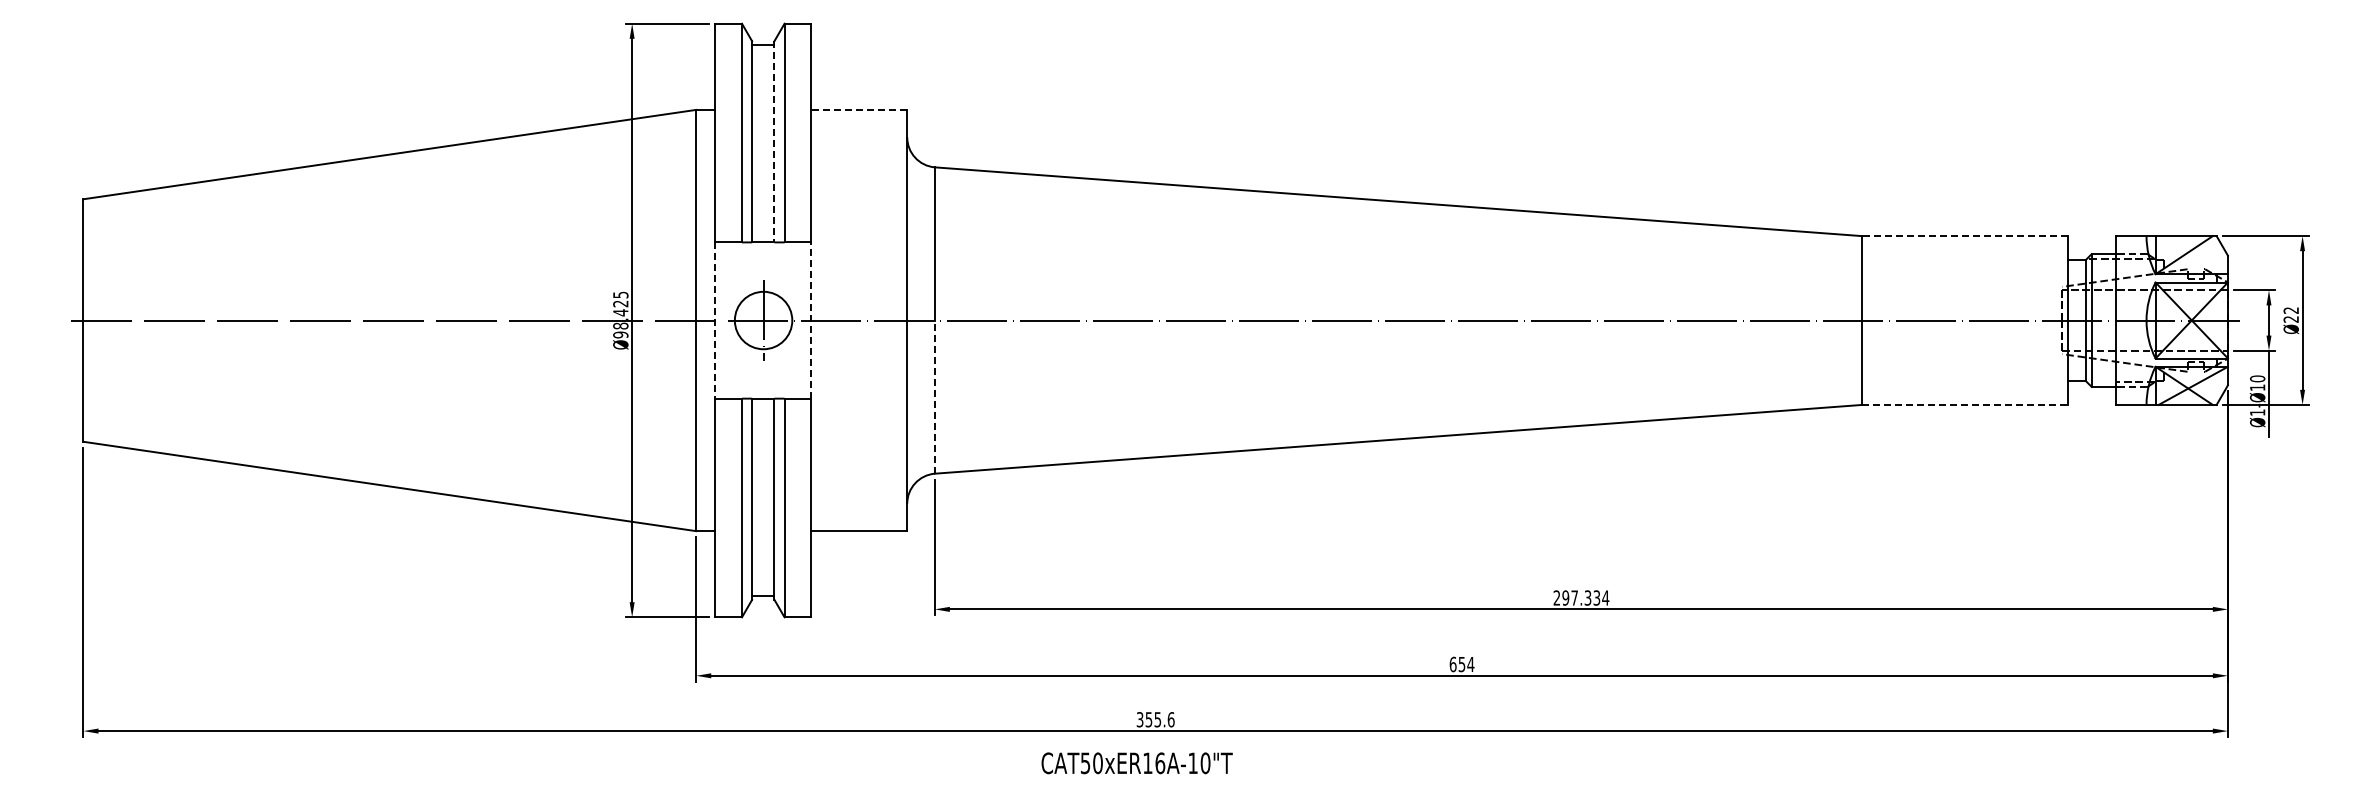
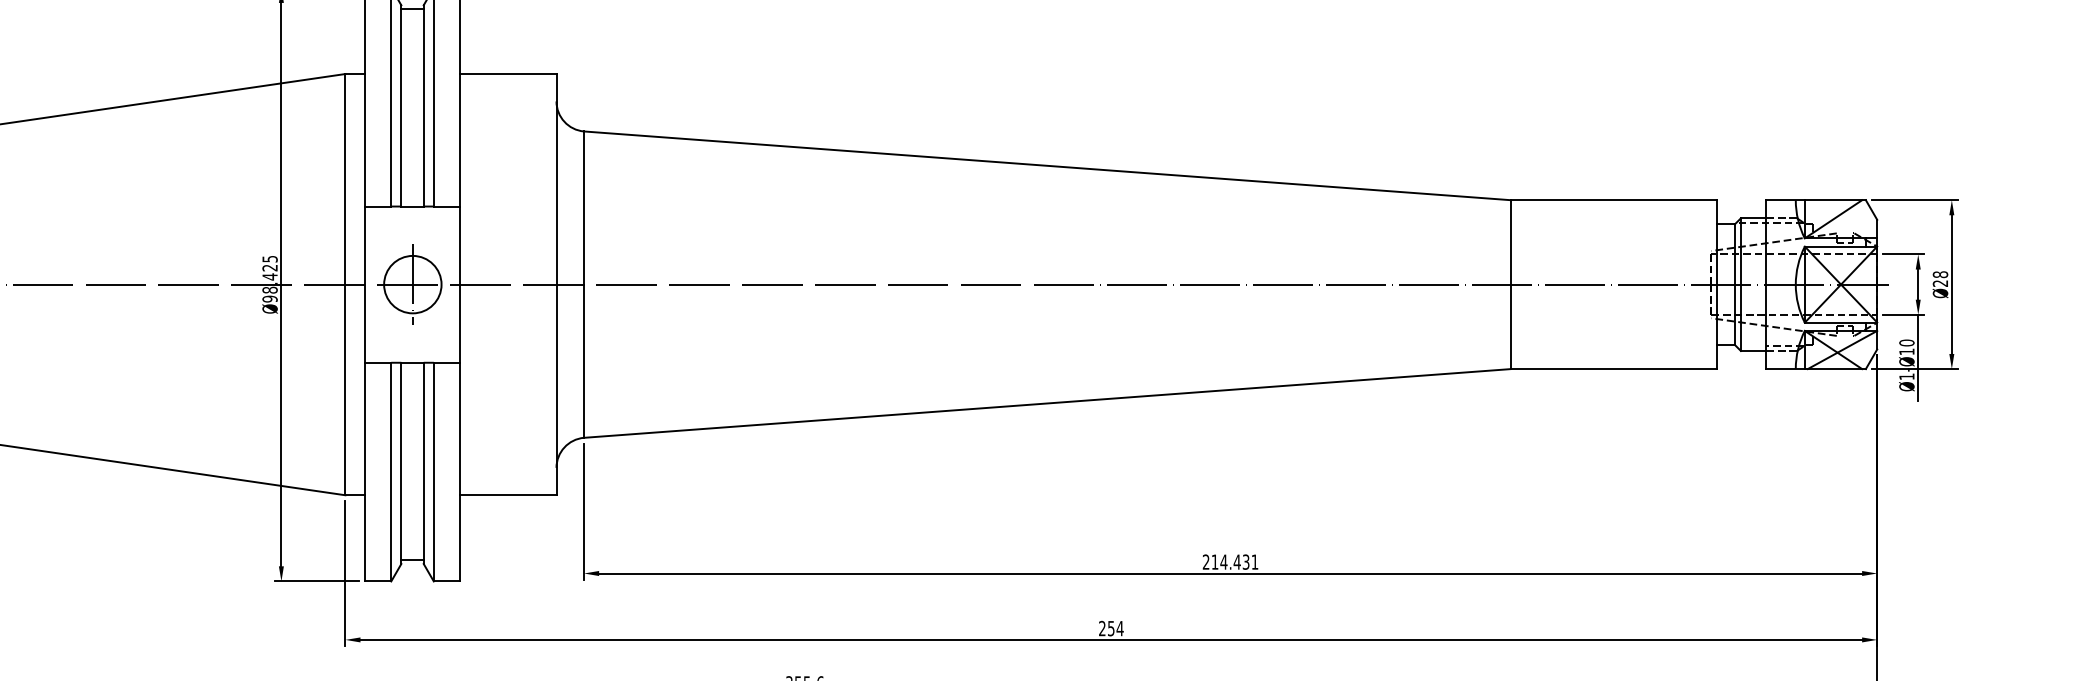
line: (858, 109) -> (507, 73), dashed -> solid
line: (774, 141) -> (423, 105), dashed -> solid
line: (1964, 236) -> (1613, 200), dashed -> solid
text: (2290, 310) -> (1939, 274), Ø22 -> Ø28
line: (811, 320) -> (460, 284), dashed -> solid
line: (715, 321) -> (364, 285), dashed -> solid
line: (934, 397) -> (583, 361), dashed -> solid
line: (1964, 404) -> (1613, 368), dashed -> solid
text: (1585, 597) -> (1234, 561), 297.334 -> 214.431
text: (1452, 664) -> (1101, 628), 654 -> 254

